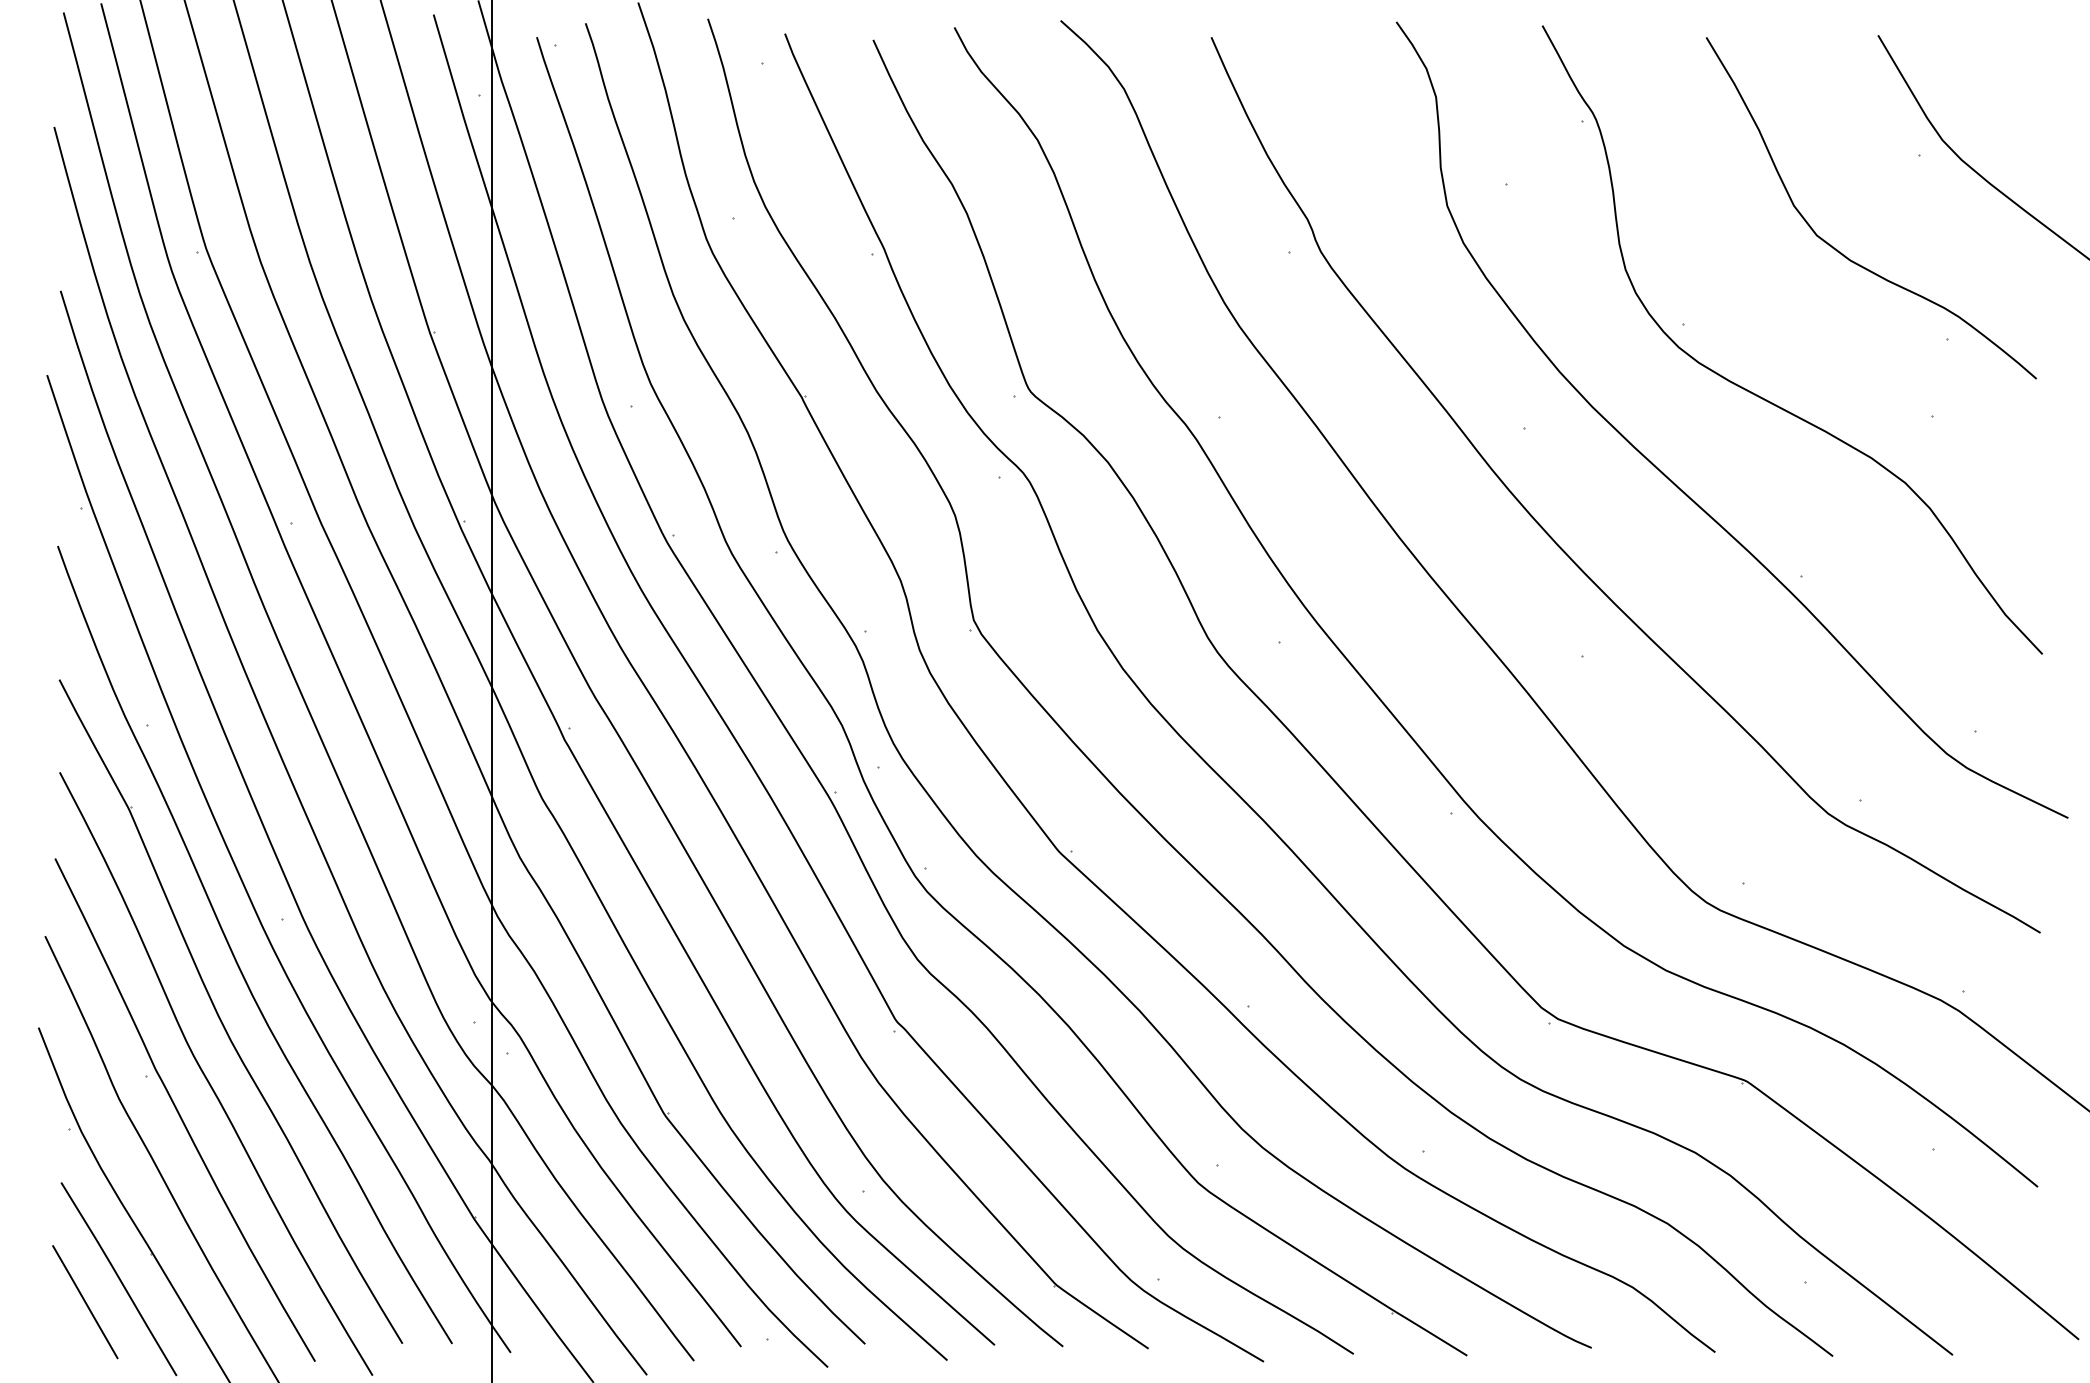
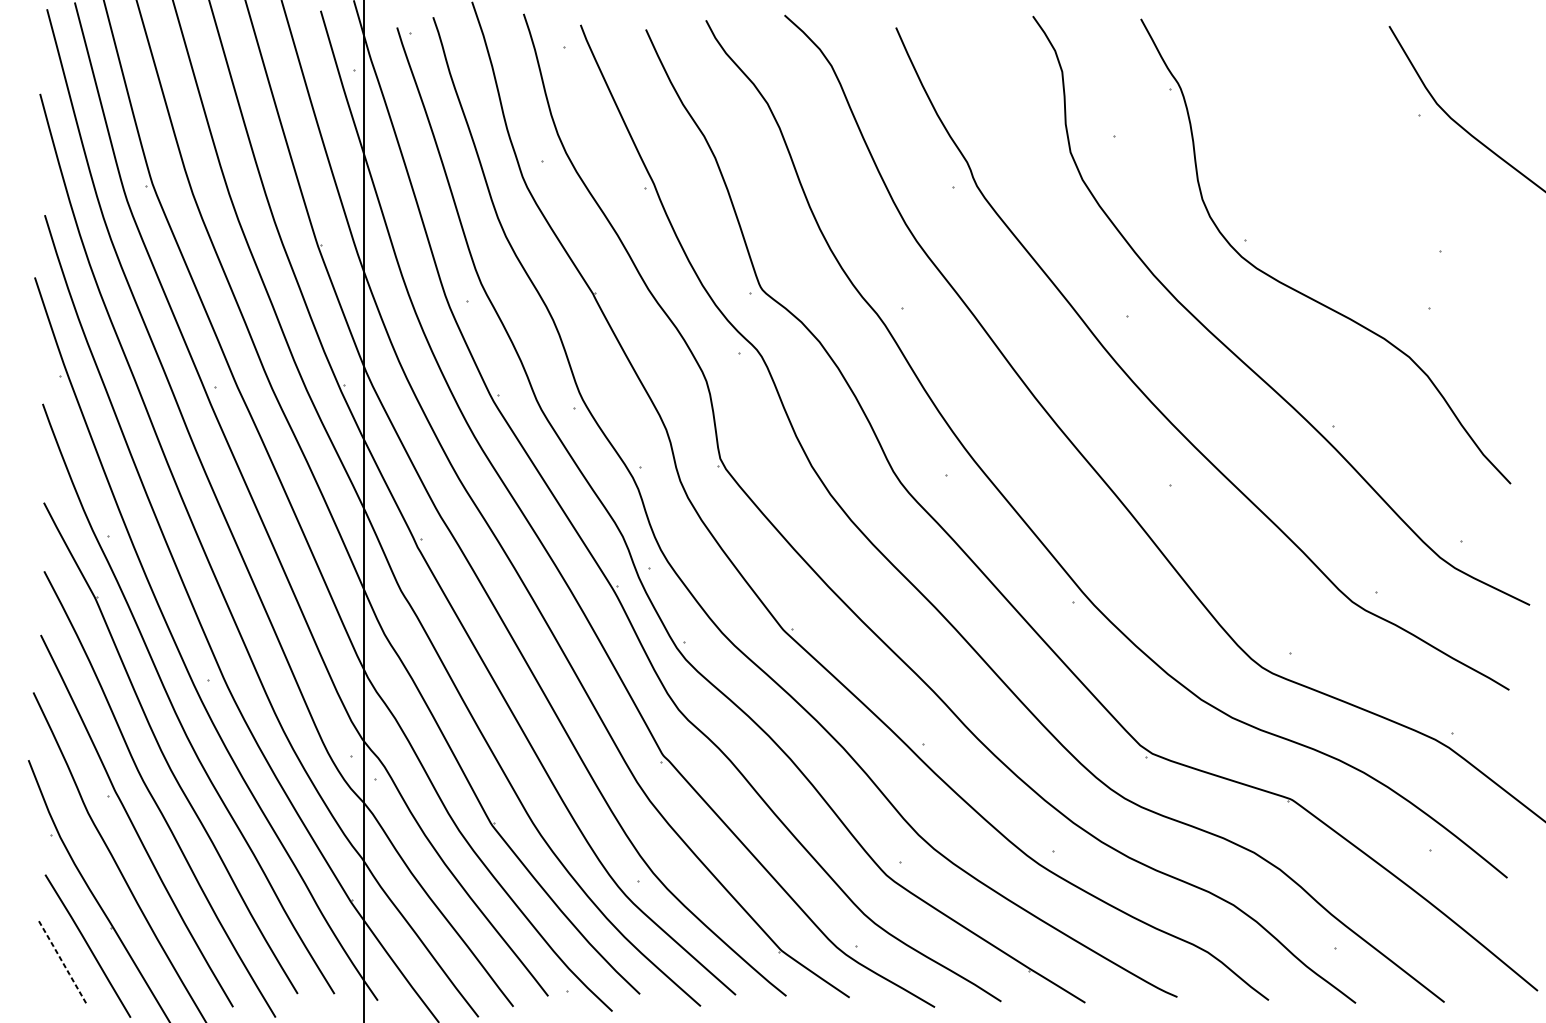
curve: (1840, 251) -> (1361, 186), removed
line: (85, 1302) -> (63, 963), solid -> dashed

